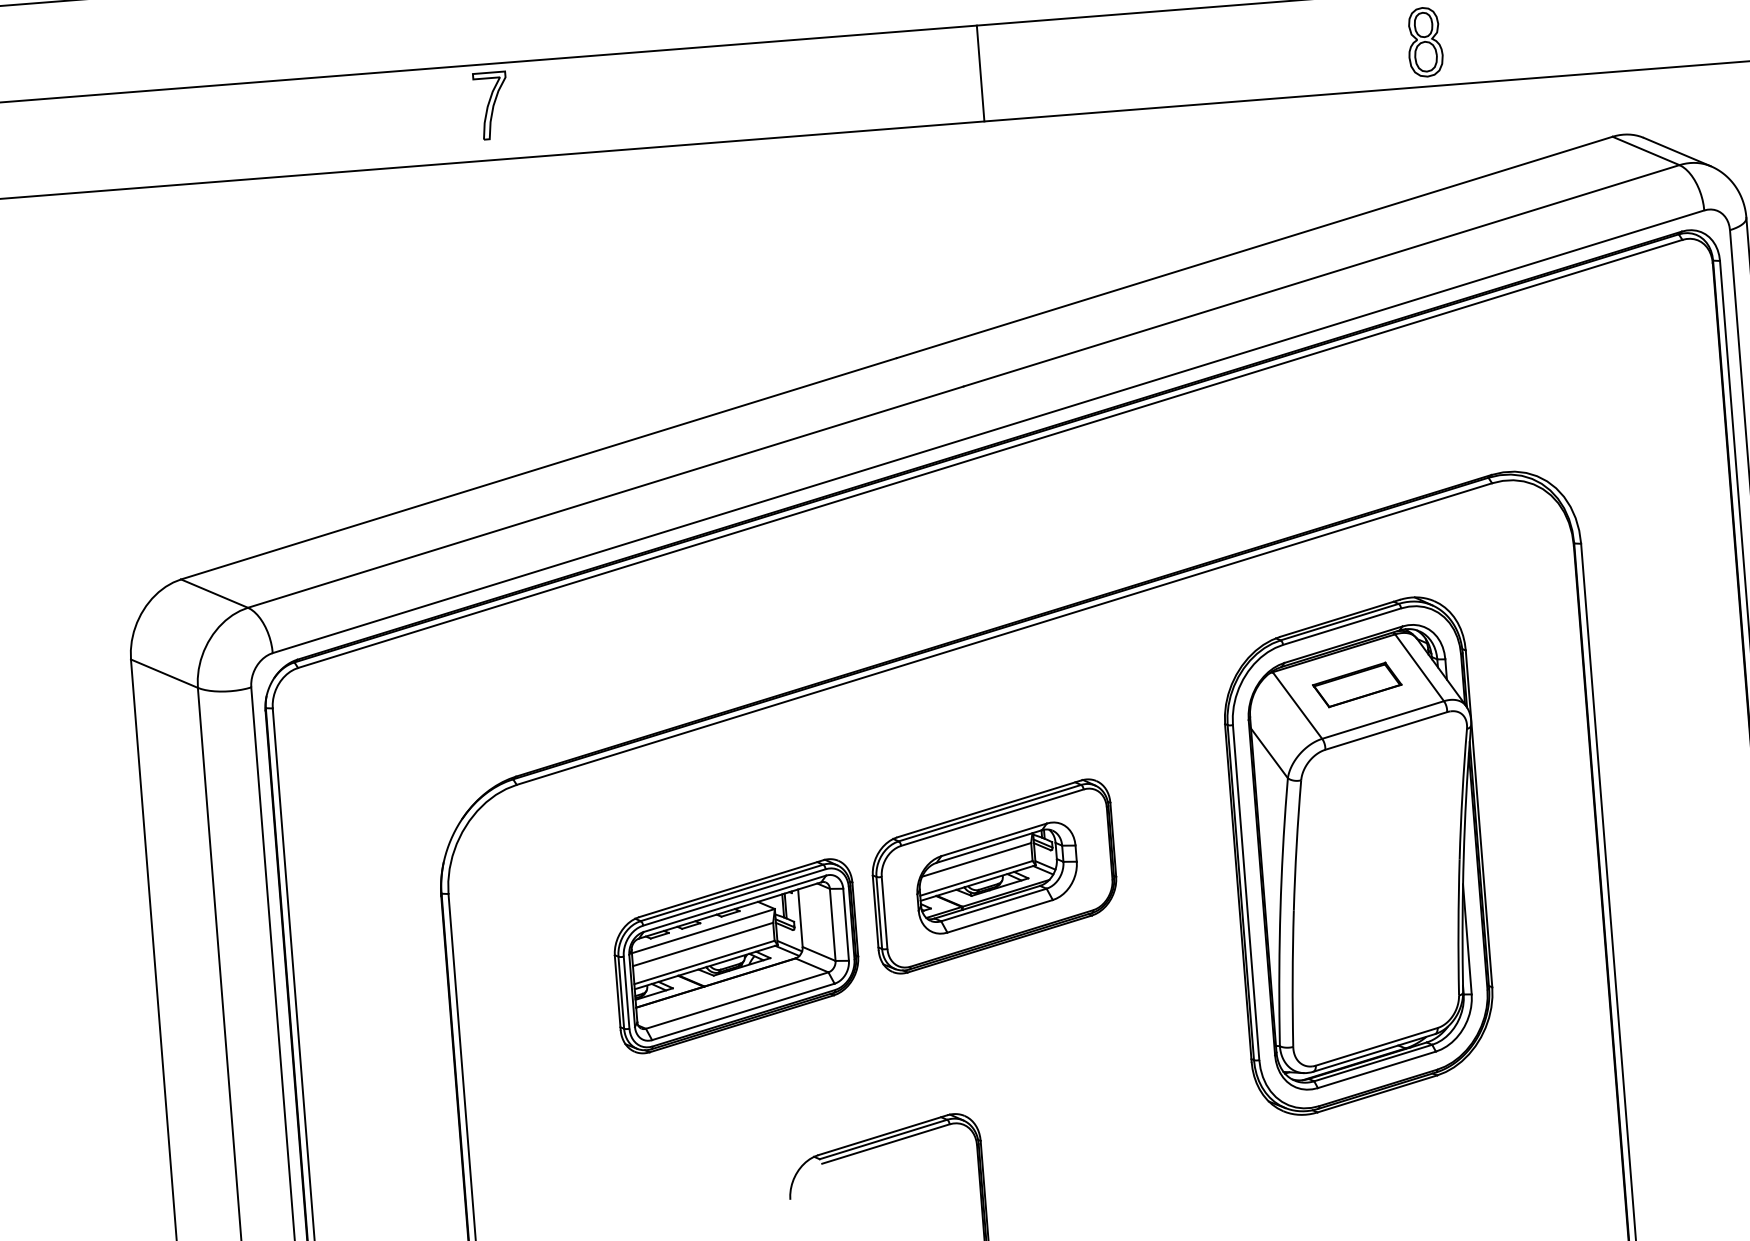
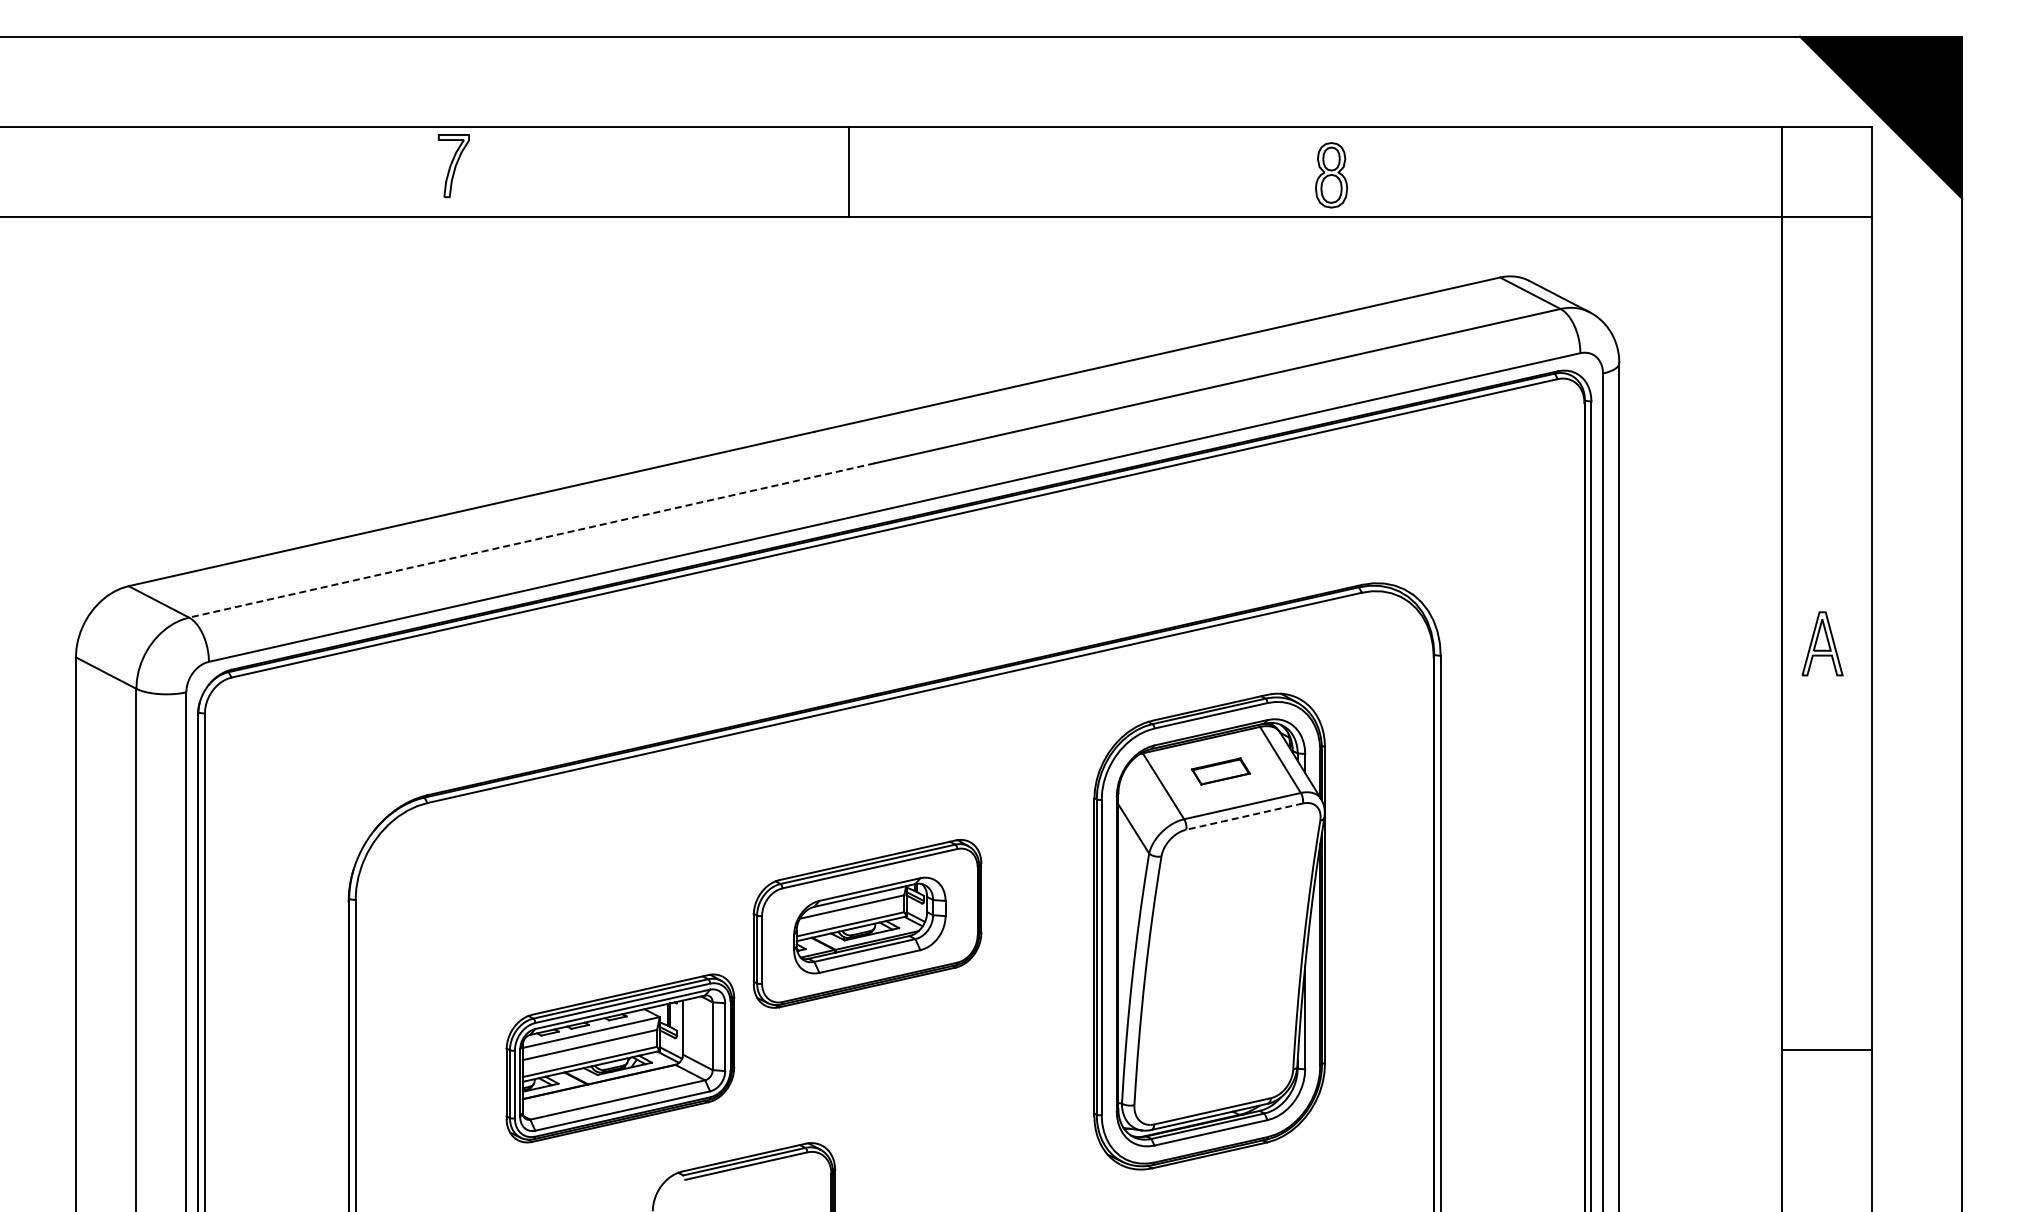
line: (980, 73) -> (848, 171), moved
line: (605, 497) -> (531, 540), solid -> dashed
part: (1356, 685) -> (1220, 771), size x0.7
line: (1386, 730) -> (1244, 816), solid -> dashed
part: (736, 956) -> (620, 1058), moved

